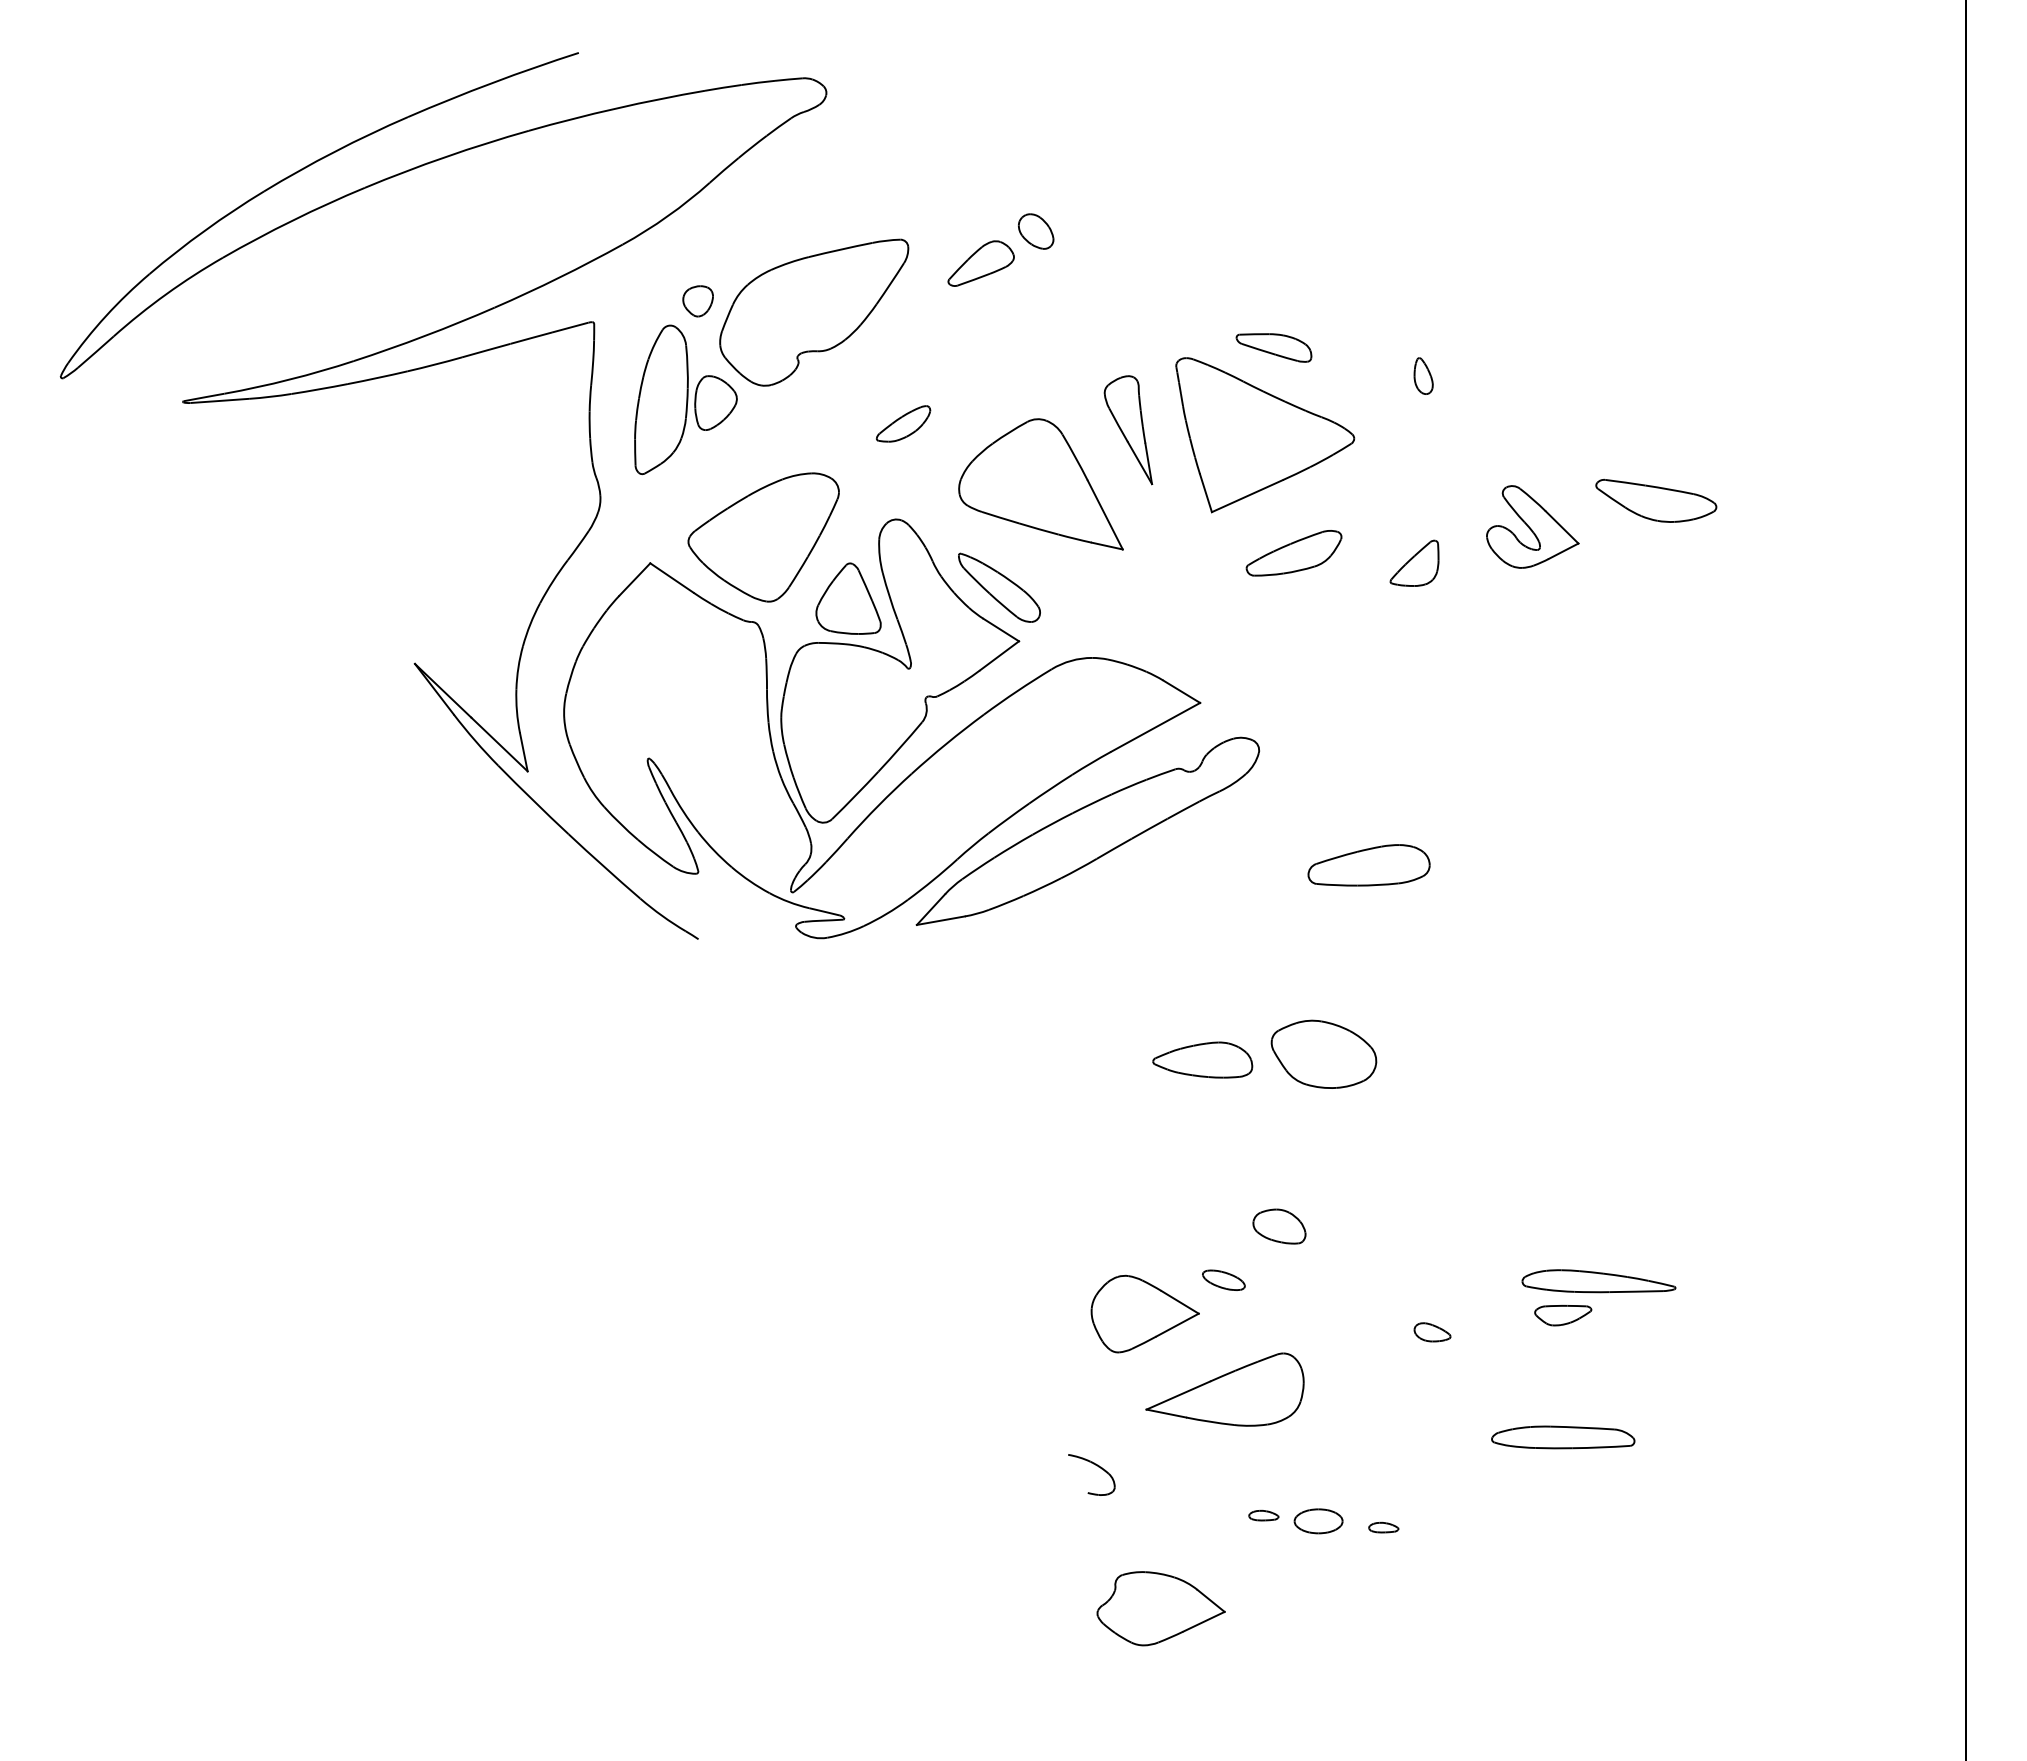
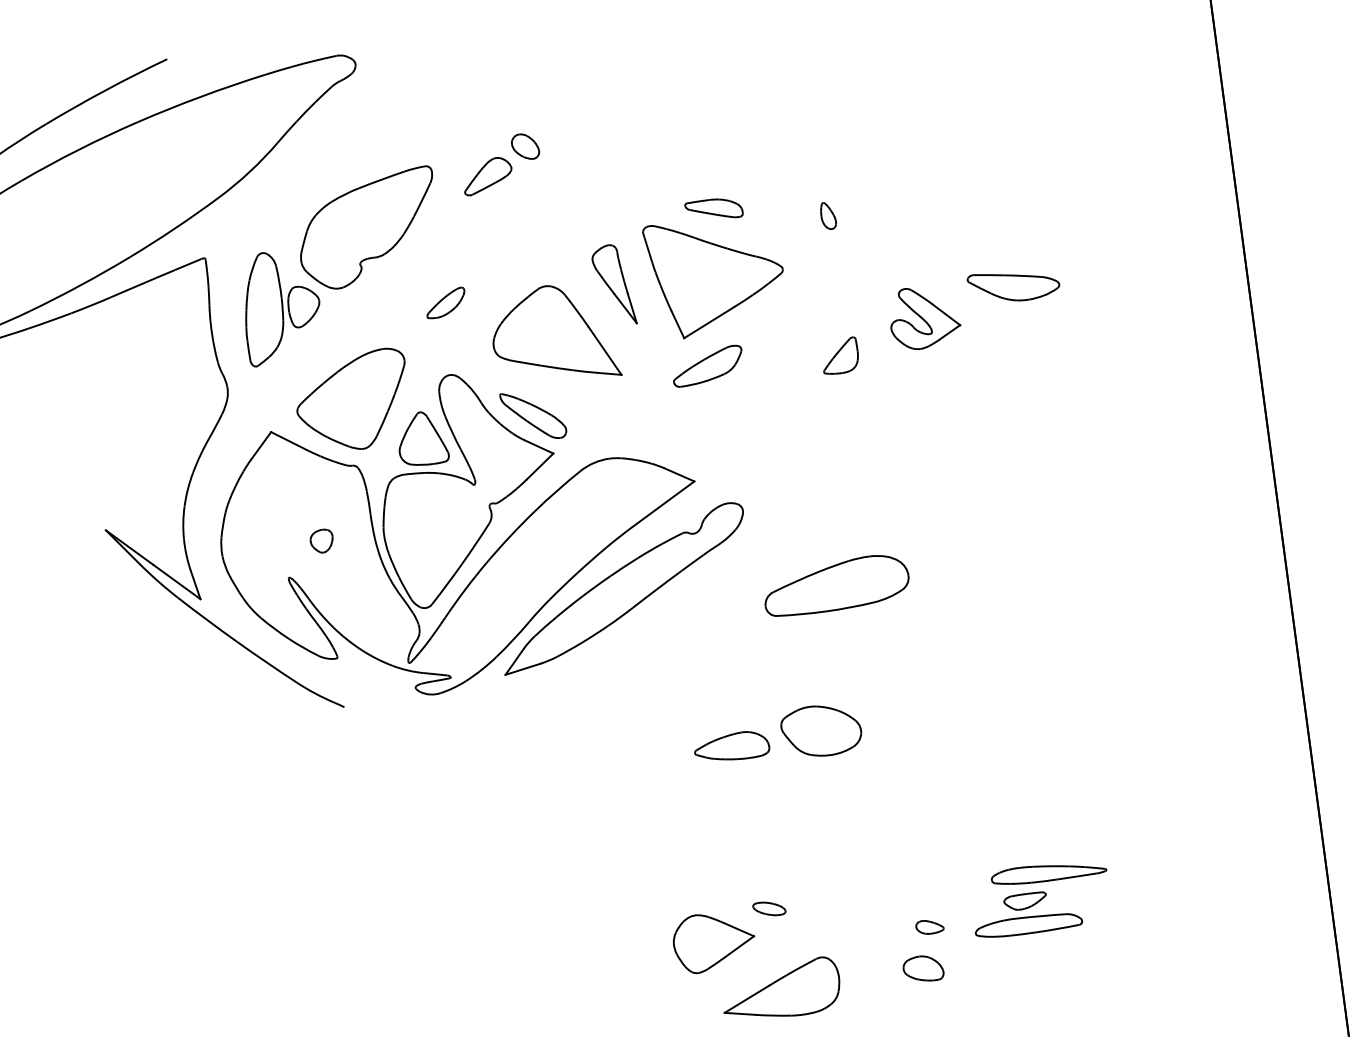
part: (697, 301) -> (321, 541), moved
part: (1293, 553) -> (707, 366), moved
part: (1368, 865) -> (835, 585), size x1.6
part: (1279, 1226) -> (923, 968), moved
part: (1563, 1437) -> (1028, 925), moved

